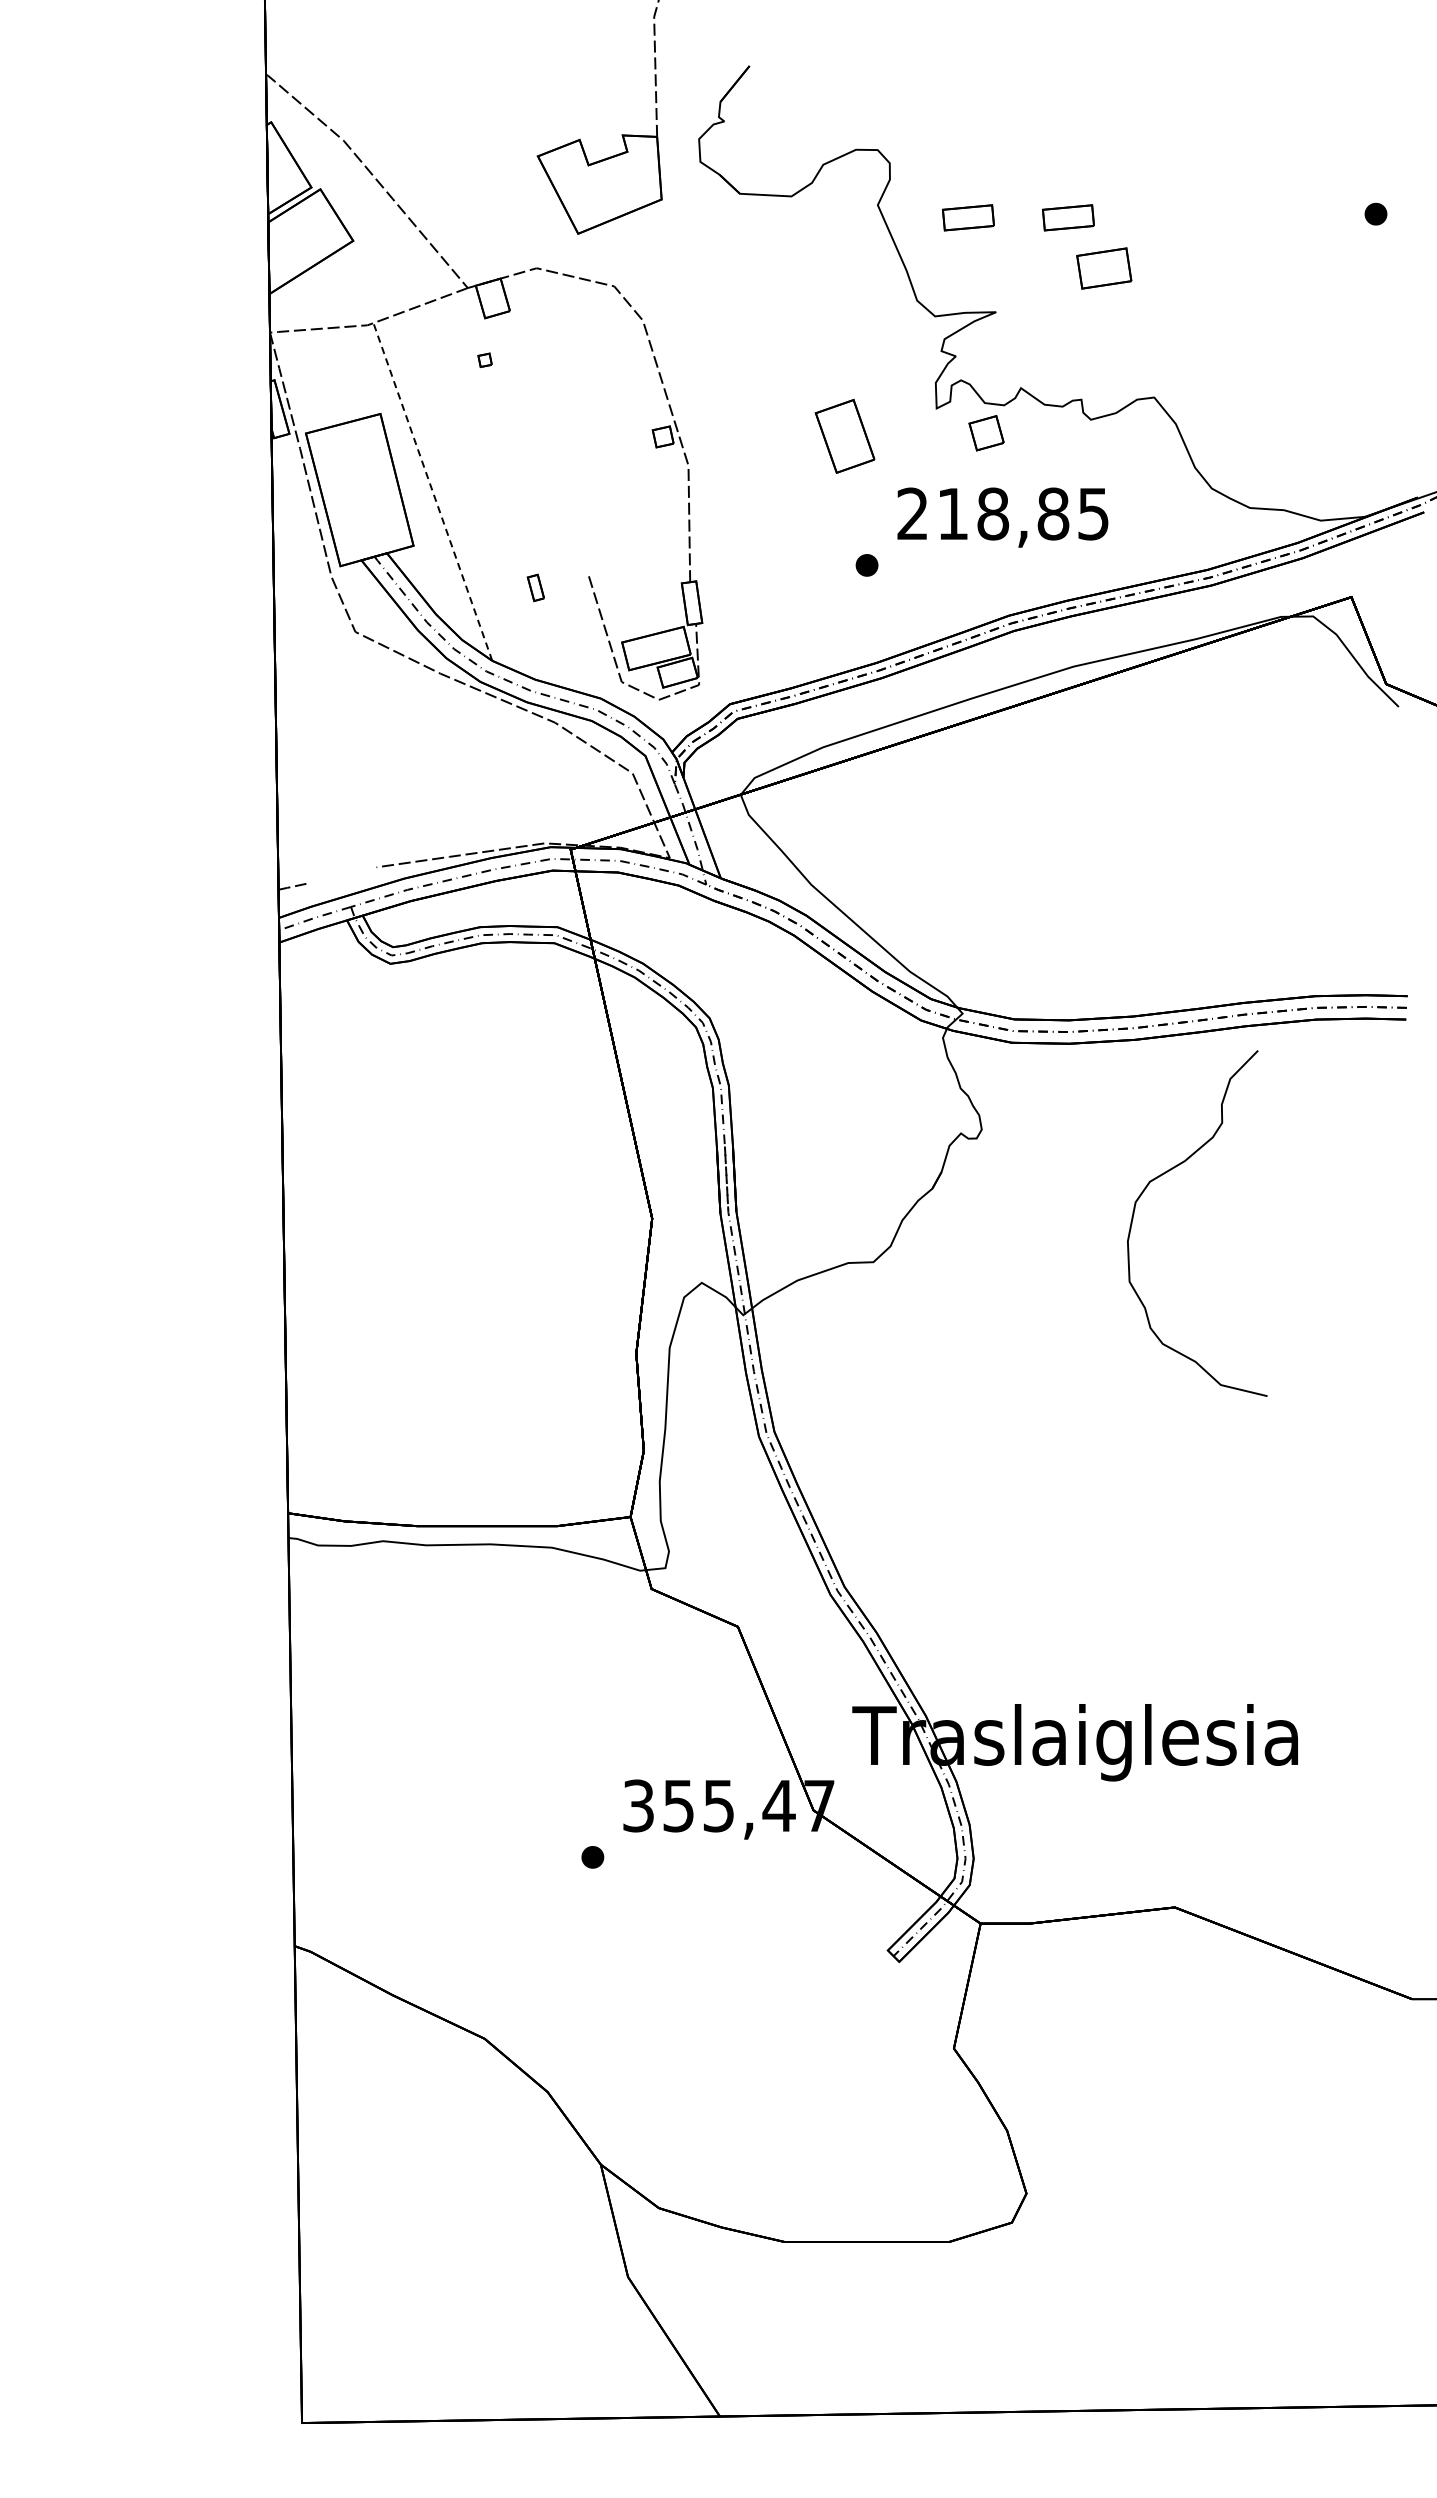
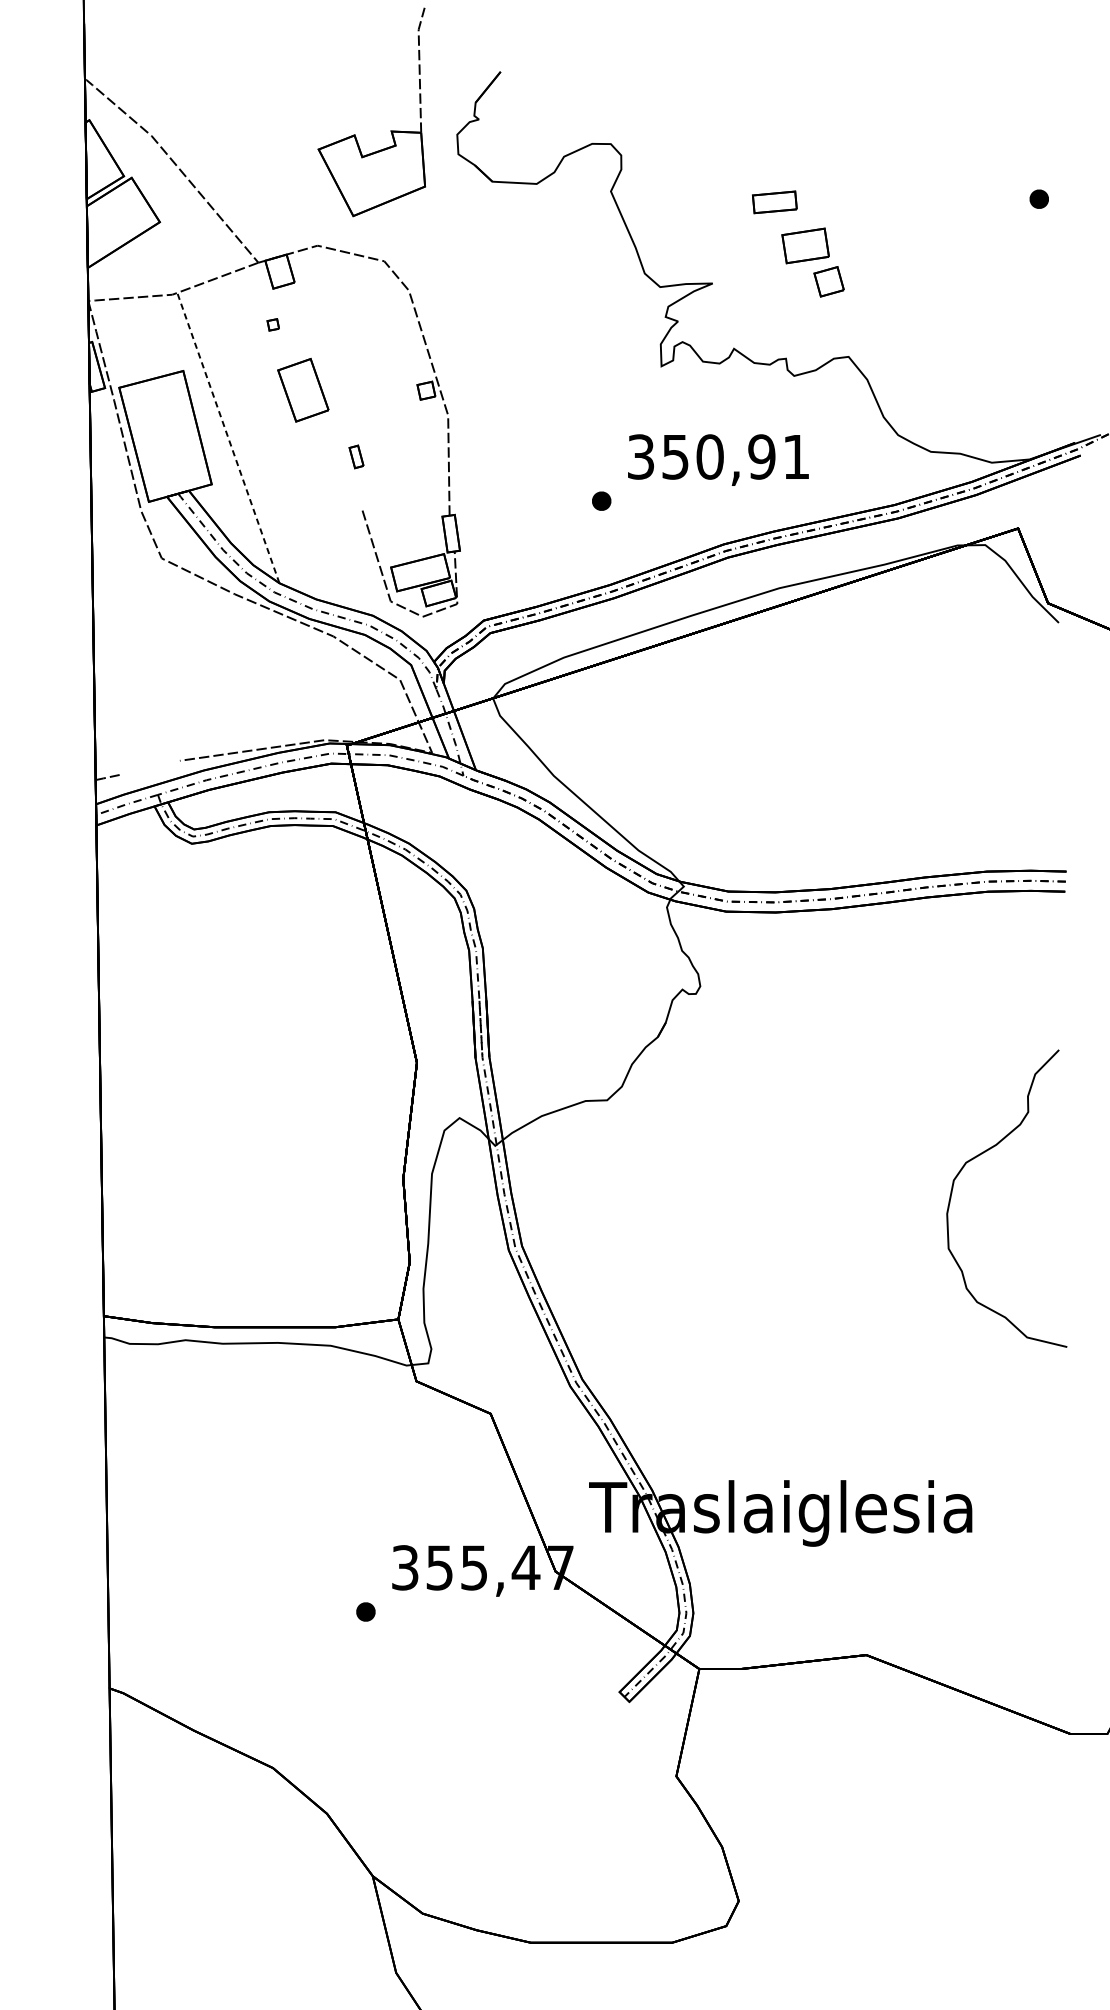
part: (968, 217) -> (688, 202), removed
part: (986, 433) -> (829, 282), moved
part: (844, 436) -> (302, 390), moved
text: (1002, 513) -> (718, 456), 218,85 -> 350,91
part: (535, 587) -> (356, 456), moved
curve: (1166, 1173) -> (980, 1155), moved

